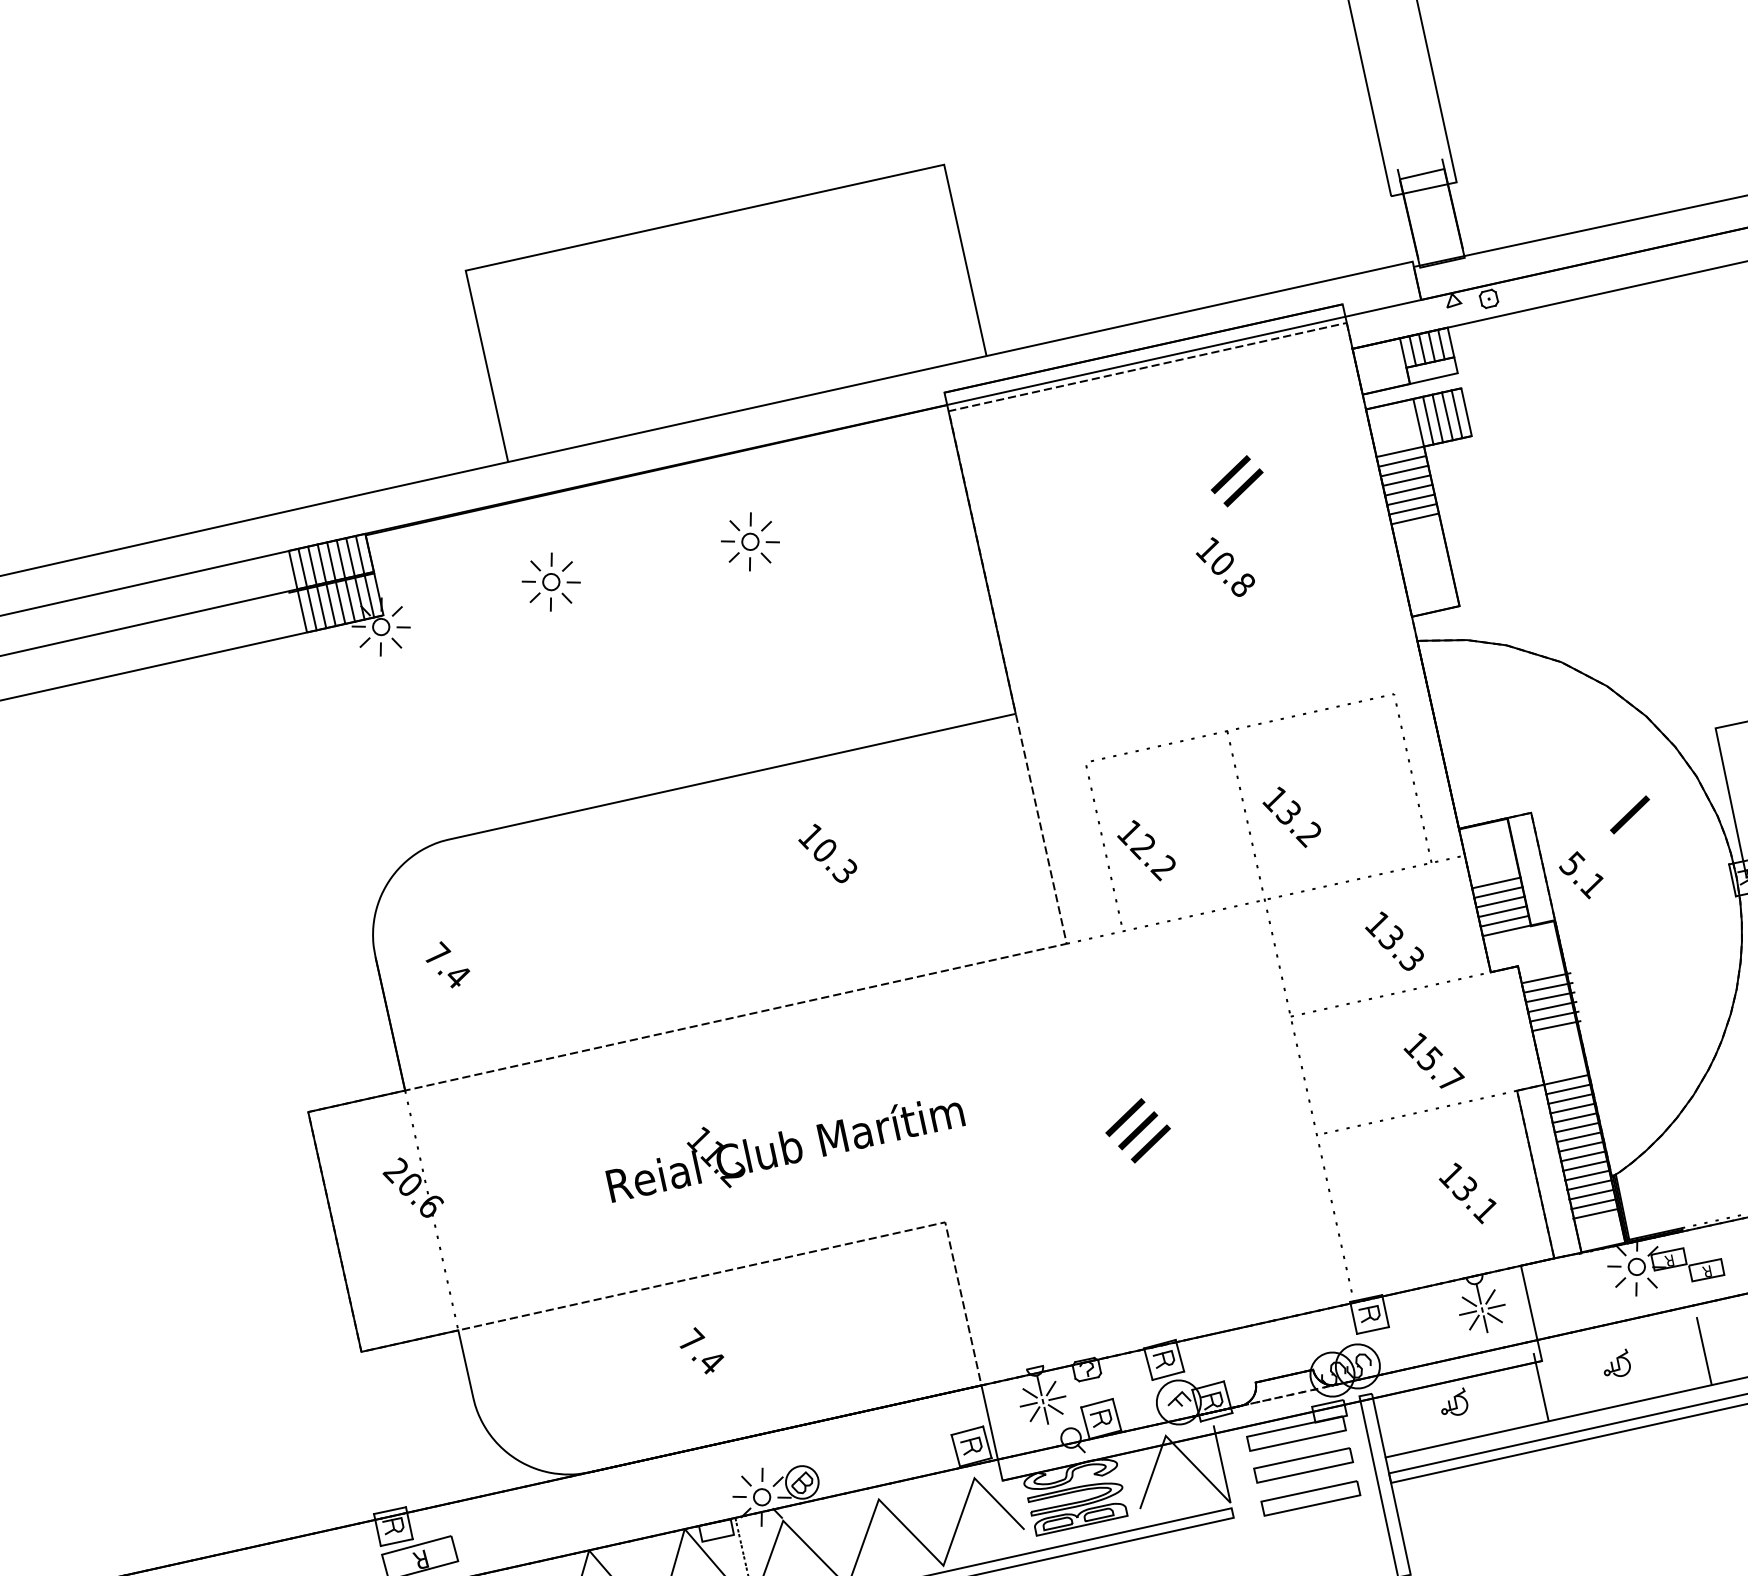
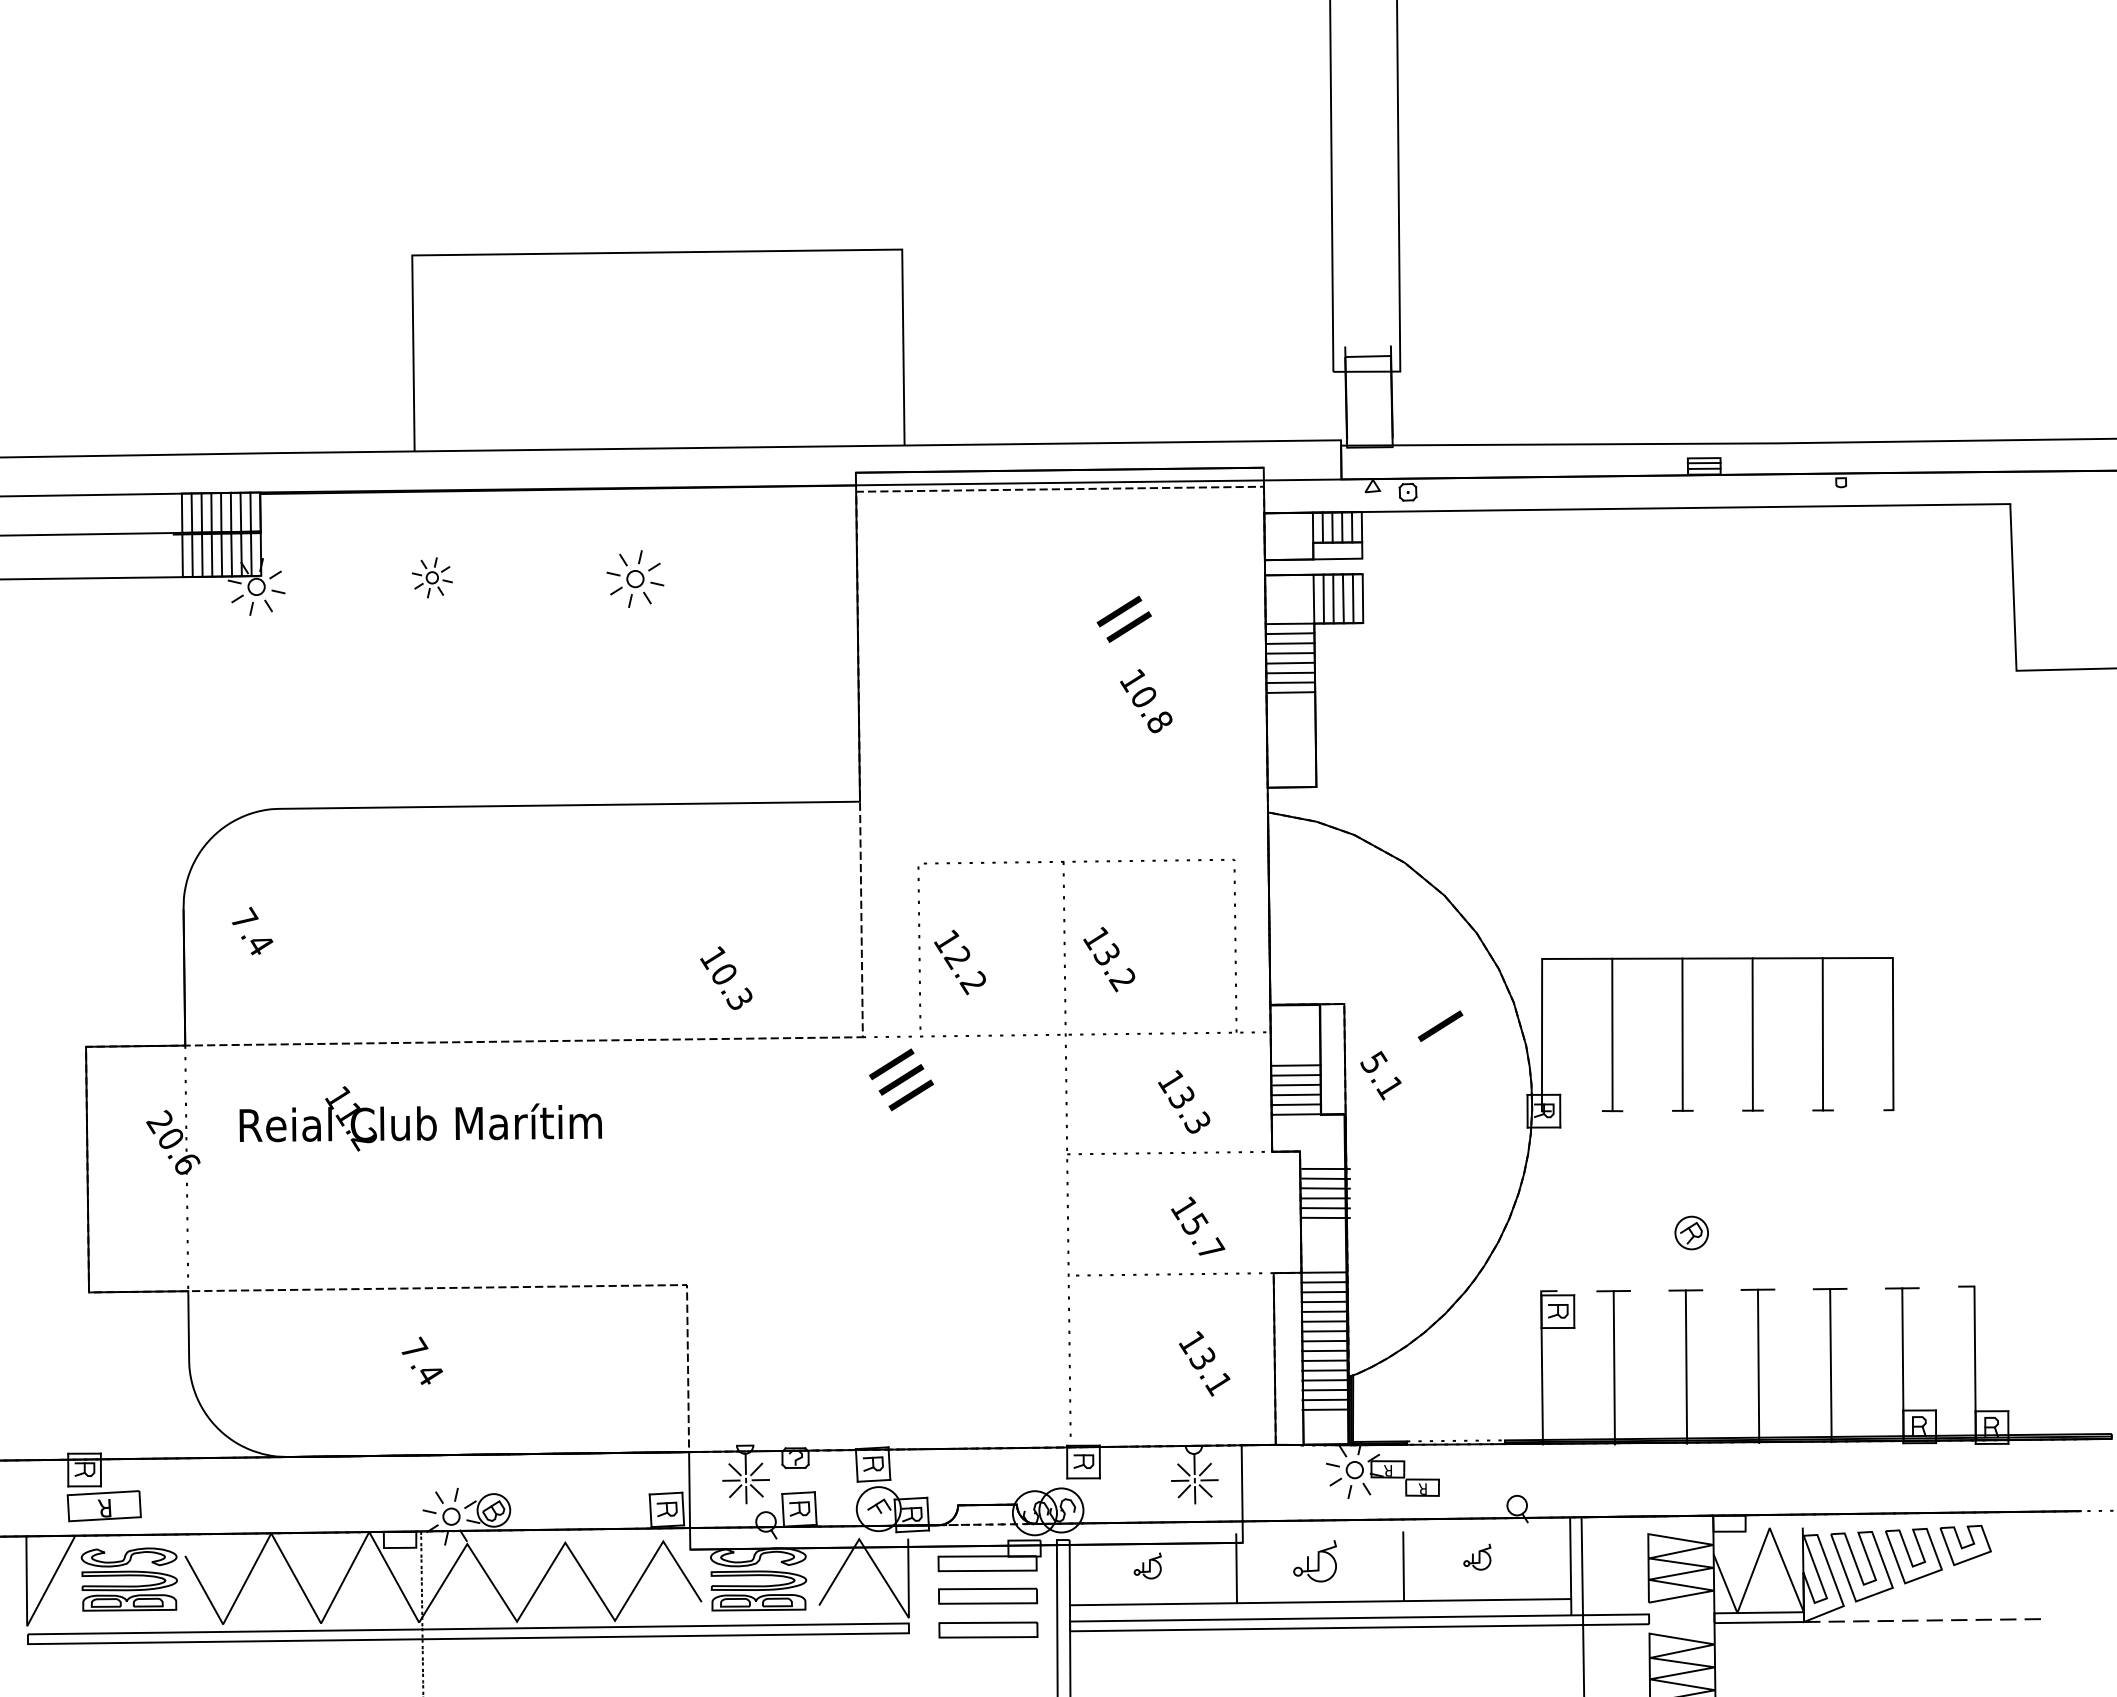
text: (1225, 567) -> (1146, 701), moved
part: (551, 581) -> (432, 577), size x0.7
text: (827, 853) -> (726, 977), moved
text: (1138, 1130) -> (901, 1079), moved
text: (784, 1143) -> (420, 1118), moved
part: (1615, 1363) -> (1314, 1560), size x1.6

